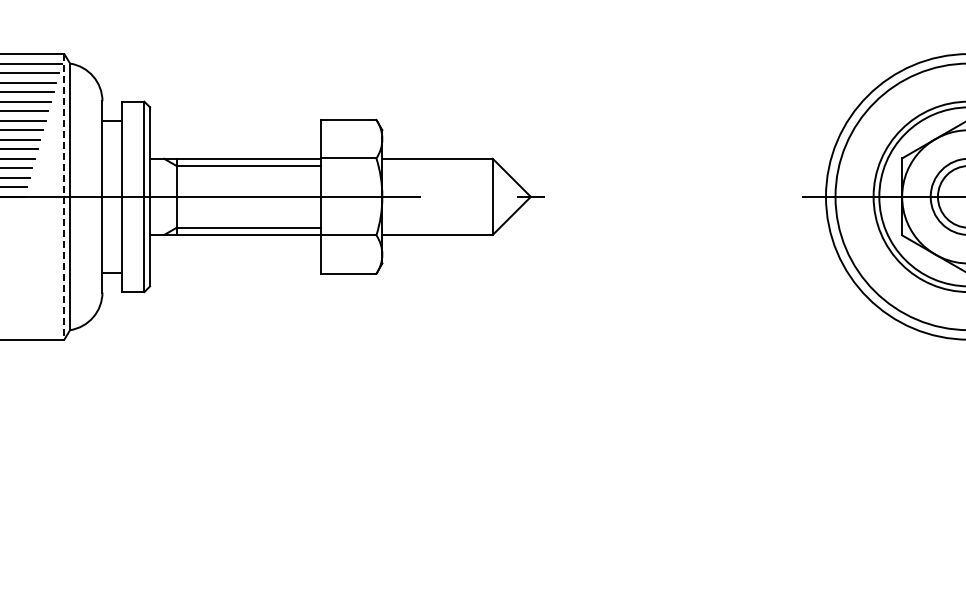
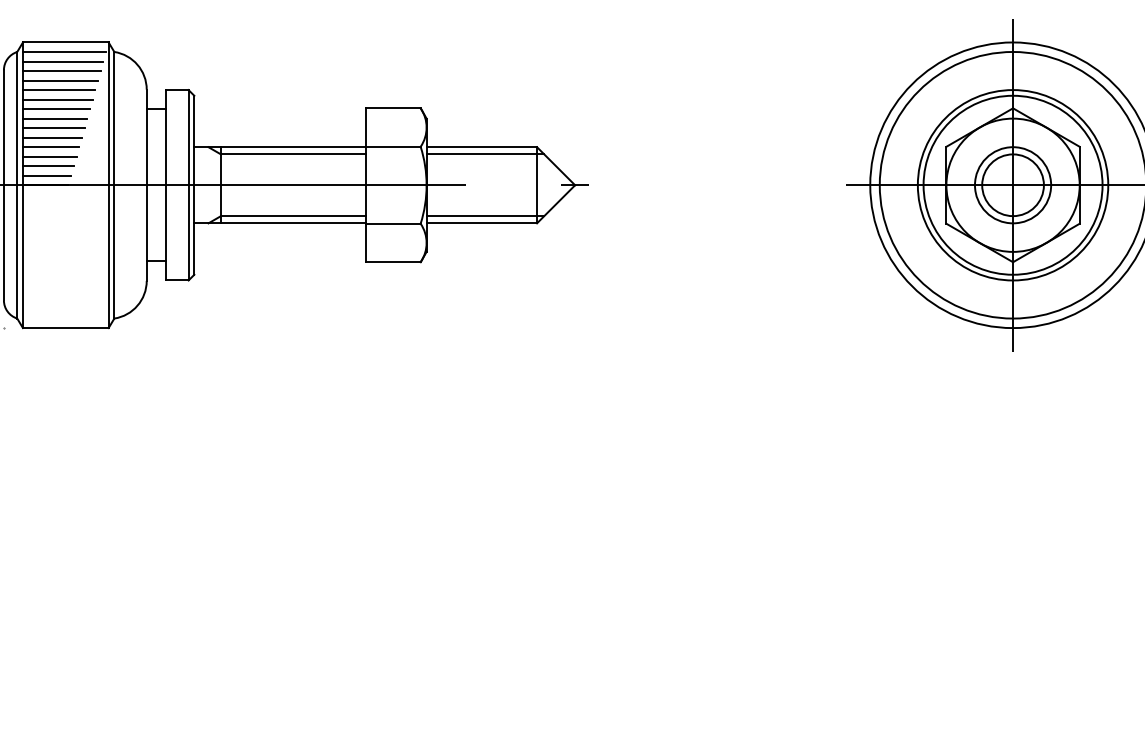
line: (441, 166) -> (485, 154), added
line: (64, 197) -> (108, 185), dashed -> solid
line: (441, 228) -> (485, 216), added

